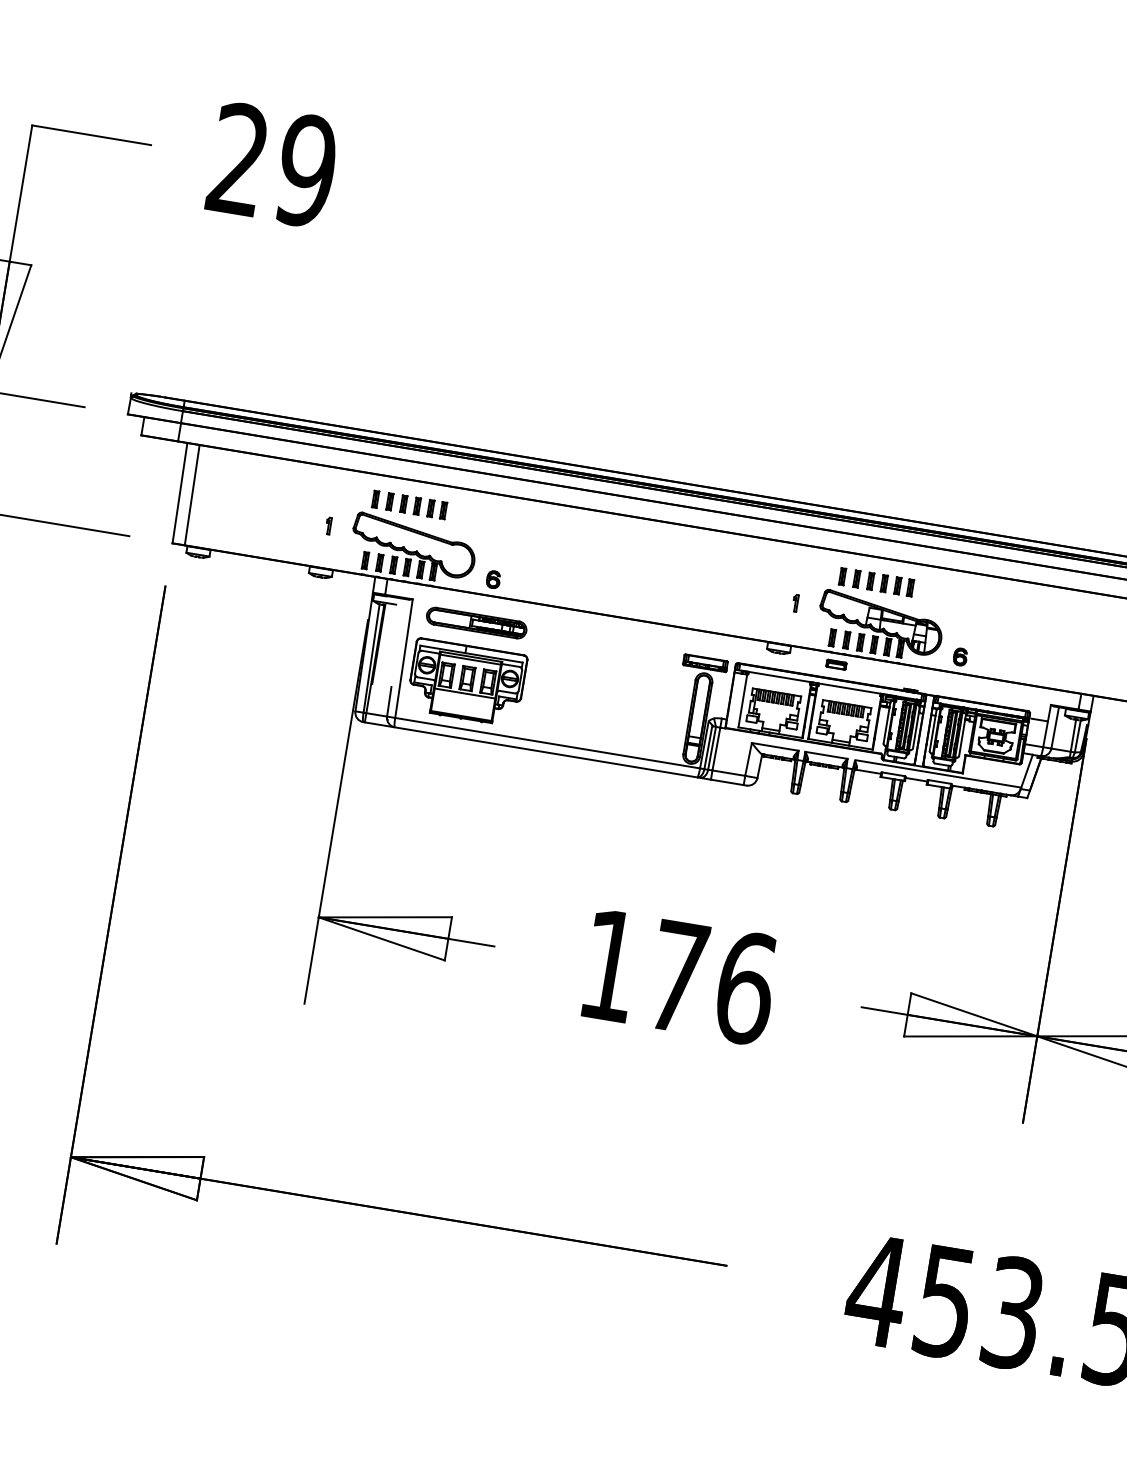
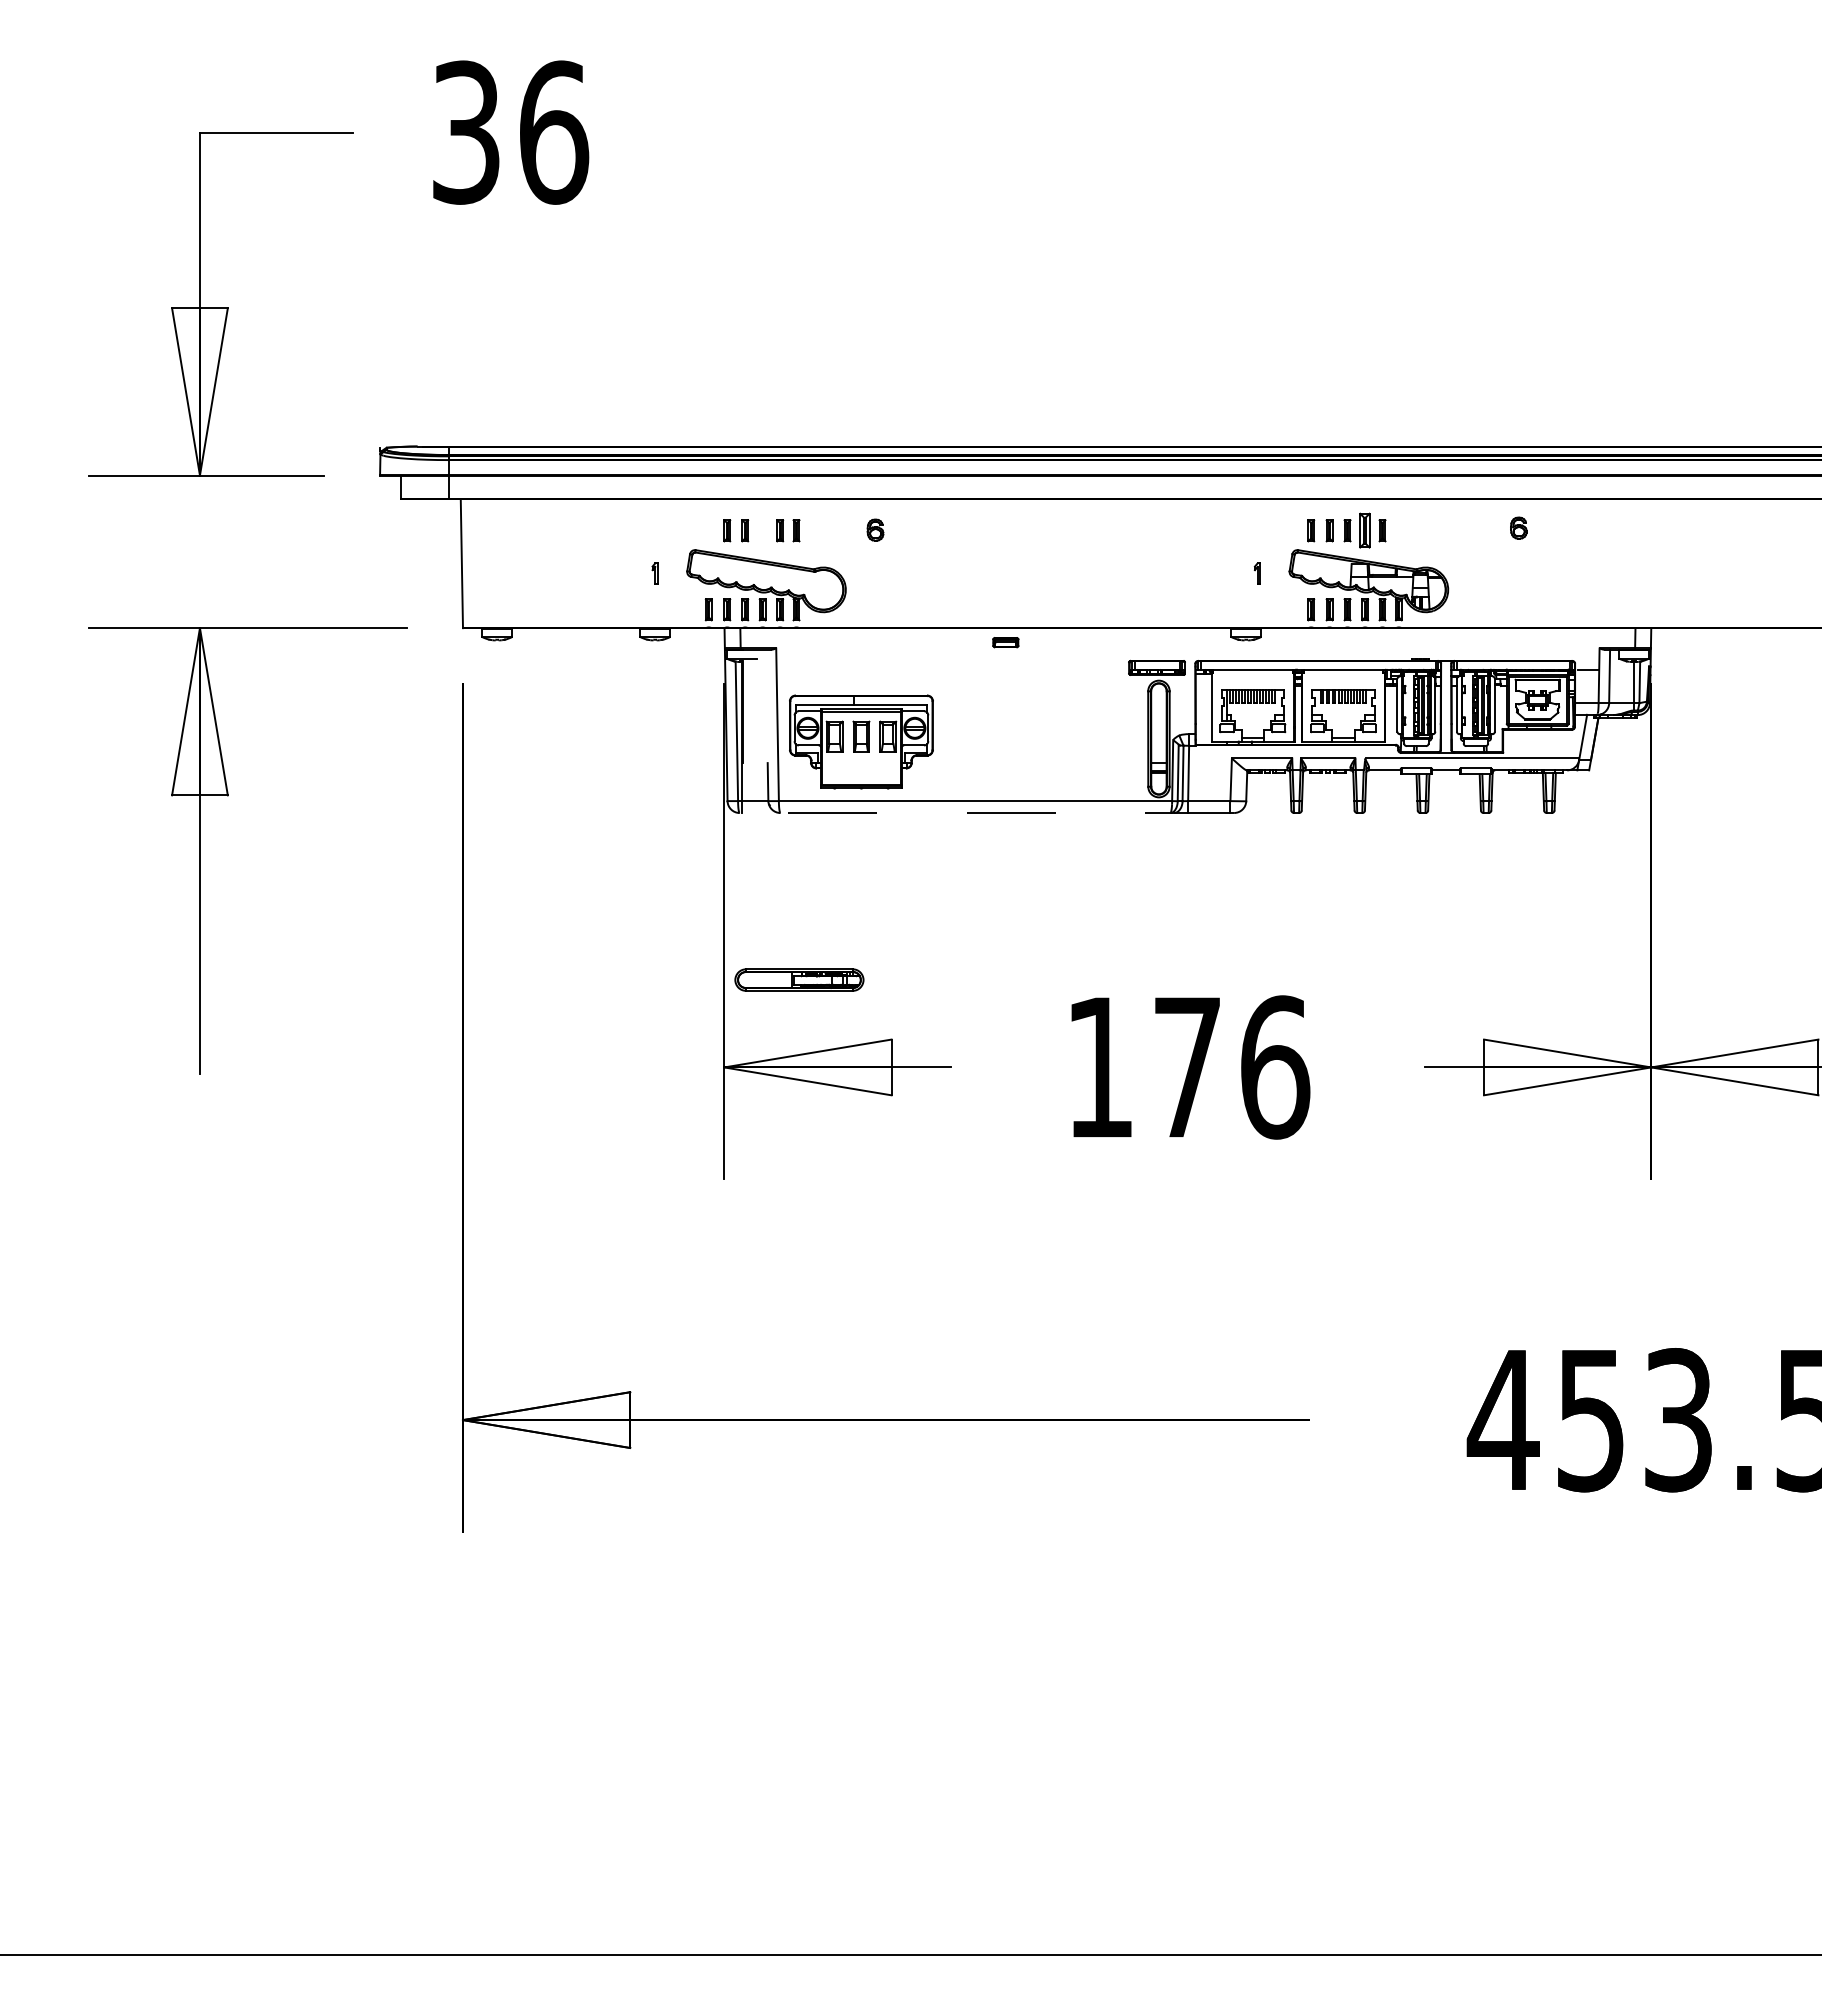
text: (273, 165) -> (511, 132), 29 -> 36
line: (192, 495) -> (477, 563), removed
part: (375, 499) -> (708, 530), removed
part: (417, 506) -> (762, 530), removed
part: (493, 579) -> (875, 529), moved
part: (884, 583) -> (1365, 530), size x1.6
part: (910, 587) -> (1398, 530), removed
part: (476, 622) -> (799, 979), moved
part: (960, 656) -> (1518, 527), moved
part: (836, 664) -> (1005, 642), moved
line: (465, 693) -> (861, 755), removed
line: (554, 754) -> (986, 813), solid -> dashed

